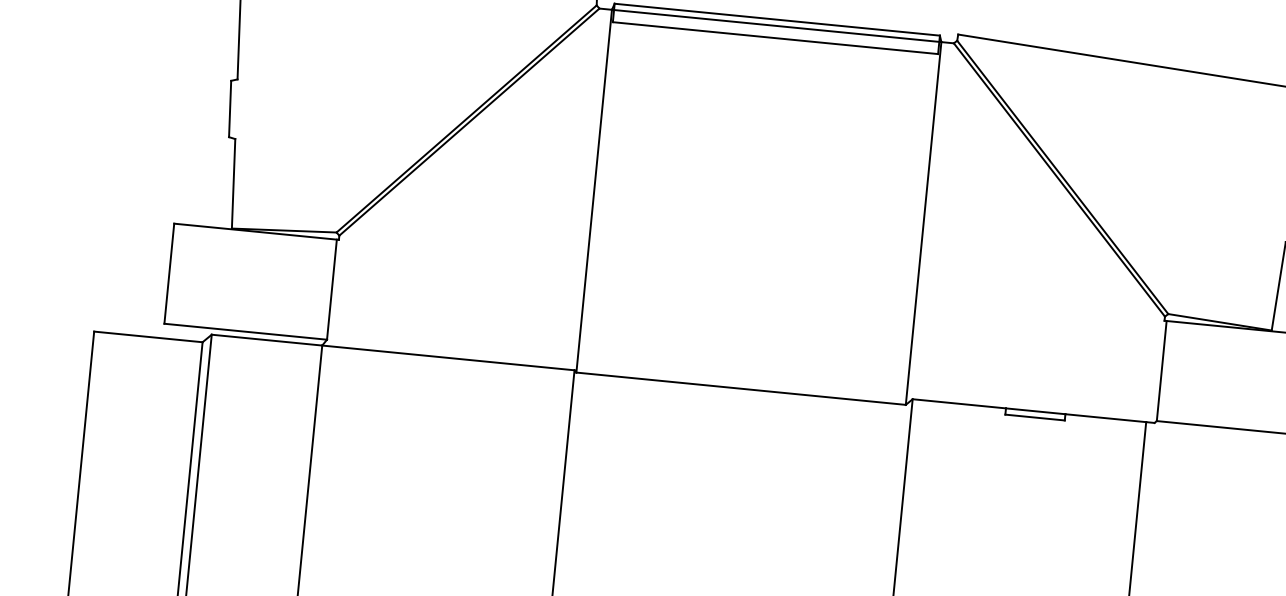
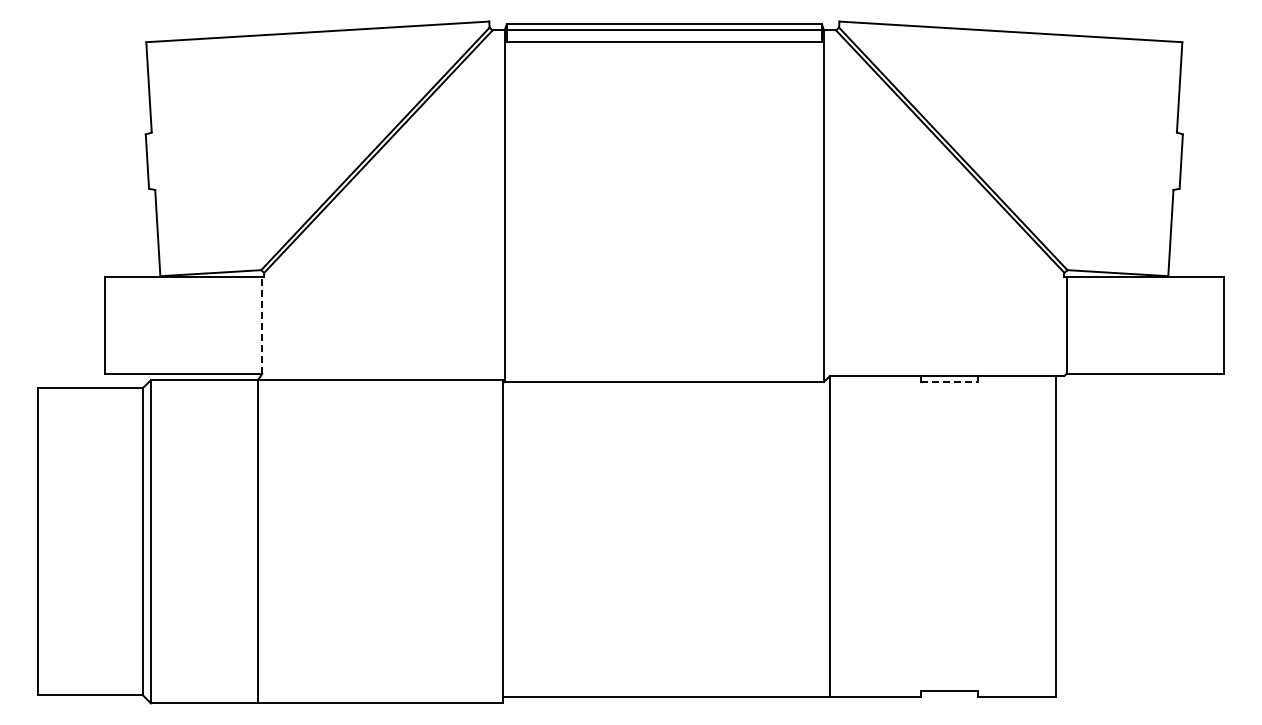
line: (332, 289) -> (262, 325), solid -> dashed
line: (1035, 418) -> (949, 382), solid -> dashed

